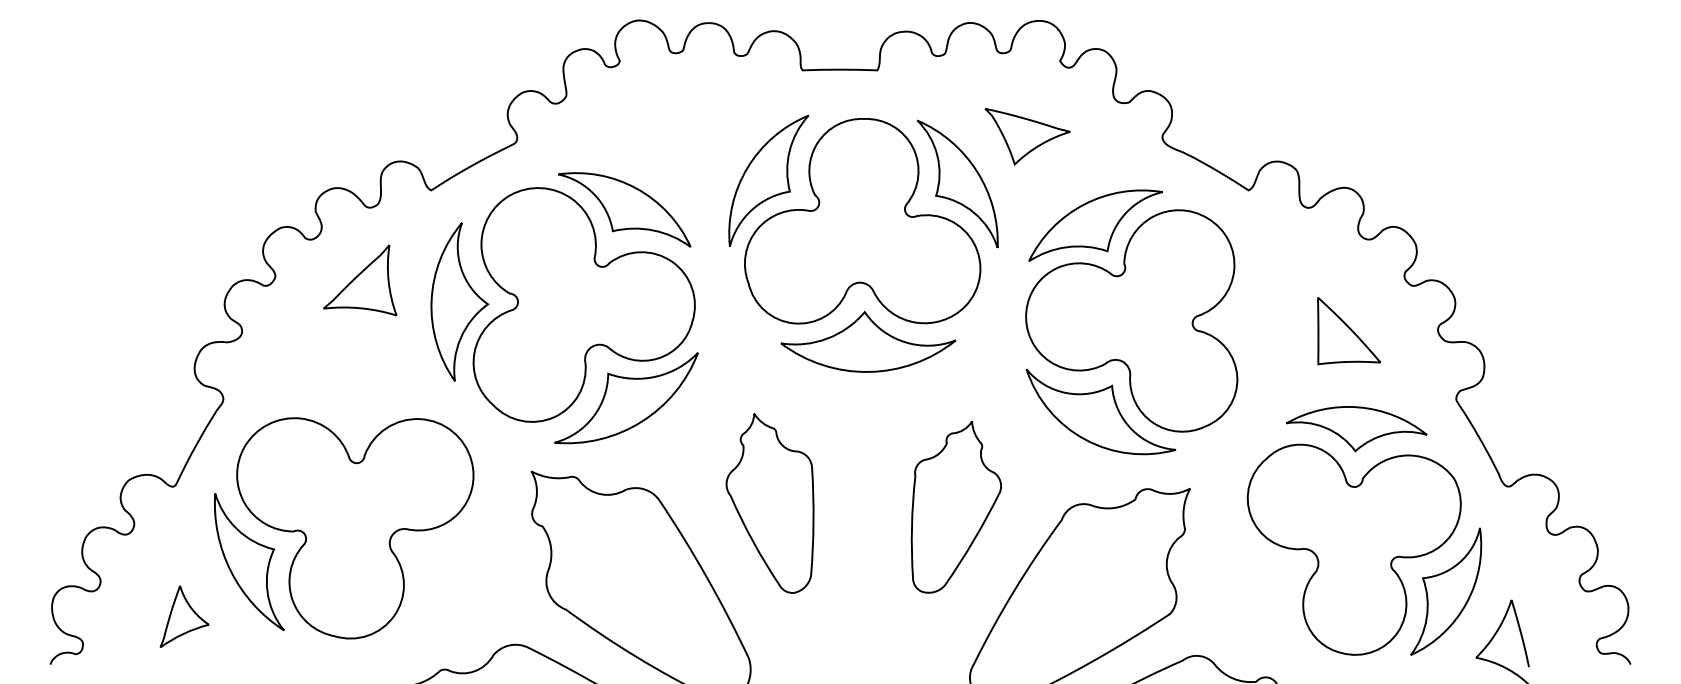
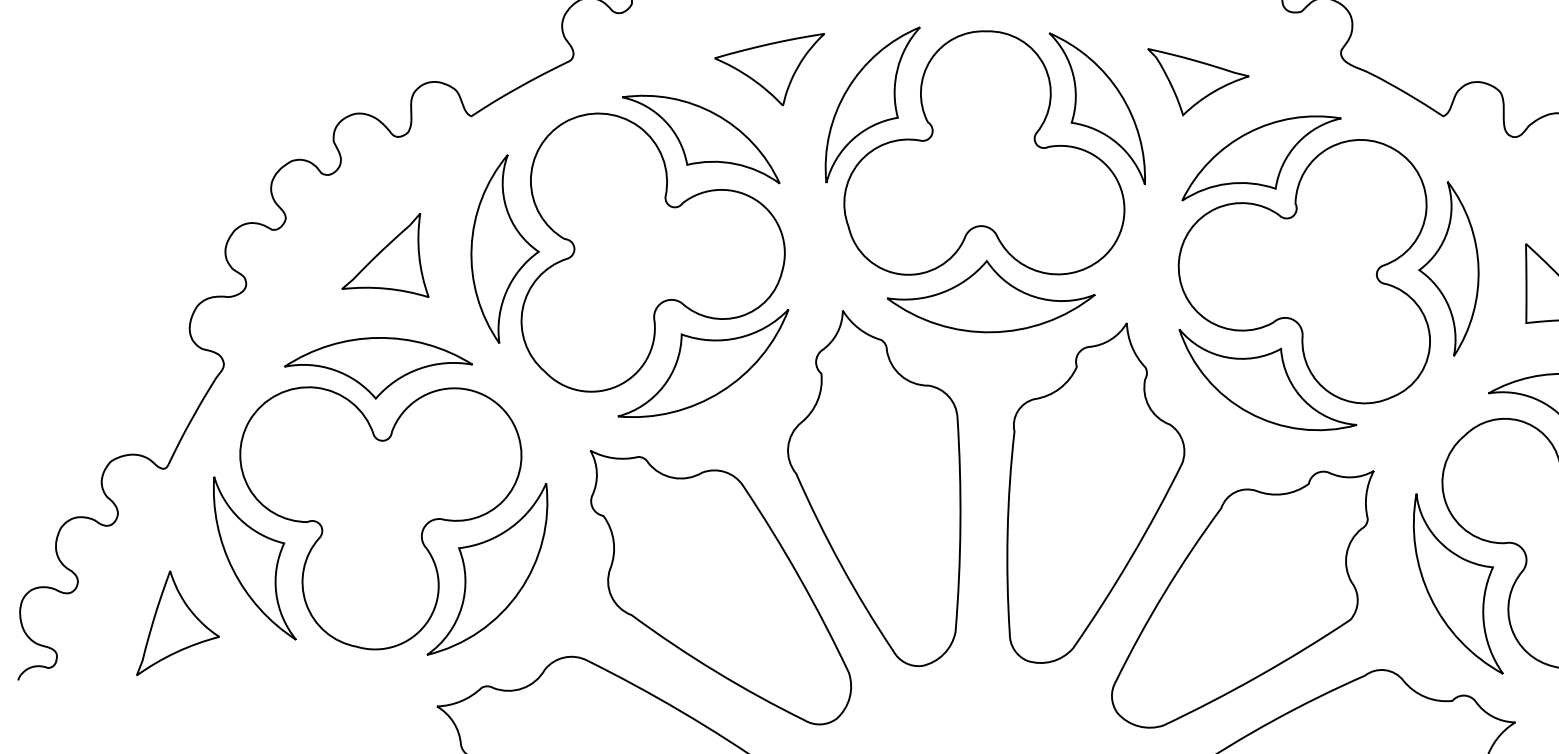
part: (1027, 136) -> (1198, 81), moved
part: (681, 150) -> (768, 68), added
part: (360, 280) -> (385, 255), moved
part: (1253, 318) -> (1449, 268), added
part: (353, 401) -> (378, 367), added
part: (769, 503) -> (873, 488), size x1.67
part: (956, 506) -> (1095, 492), size x1.67
part: (444, 570) -> (486, 568), added
part: (1260, 583) -> (1457, 583), added
part: (184, 616) -> (177, 623), size x1.43

